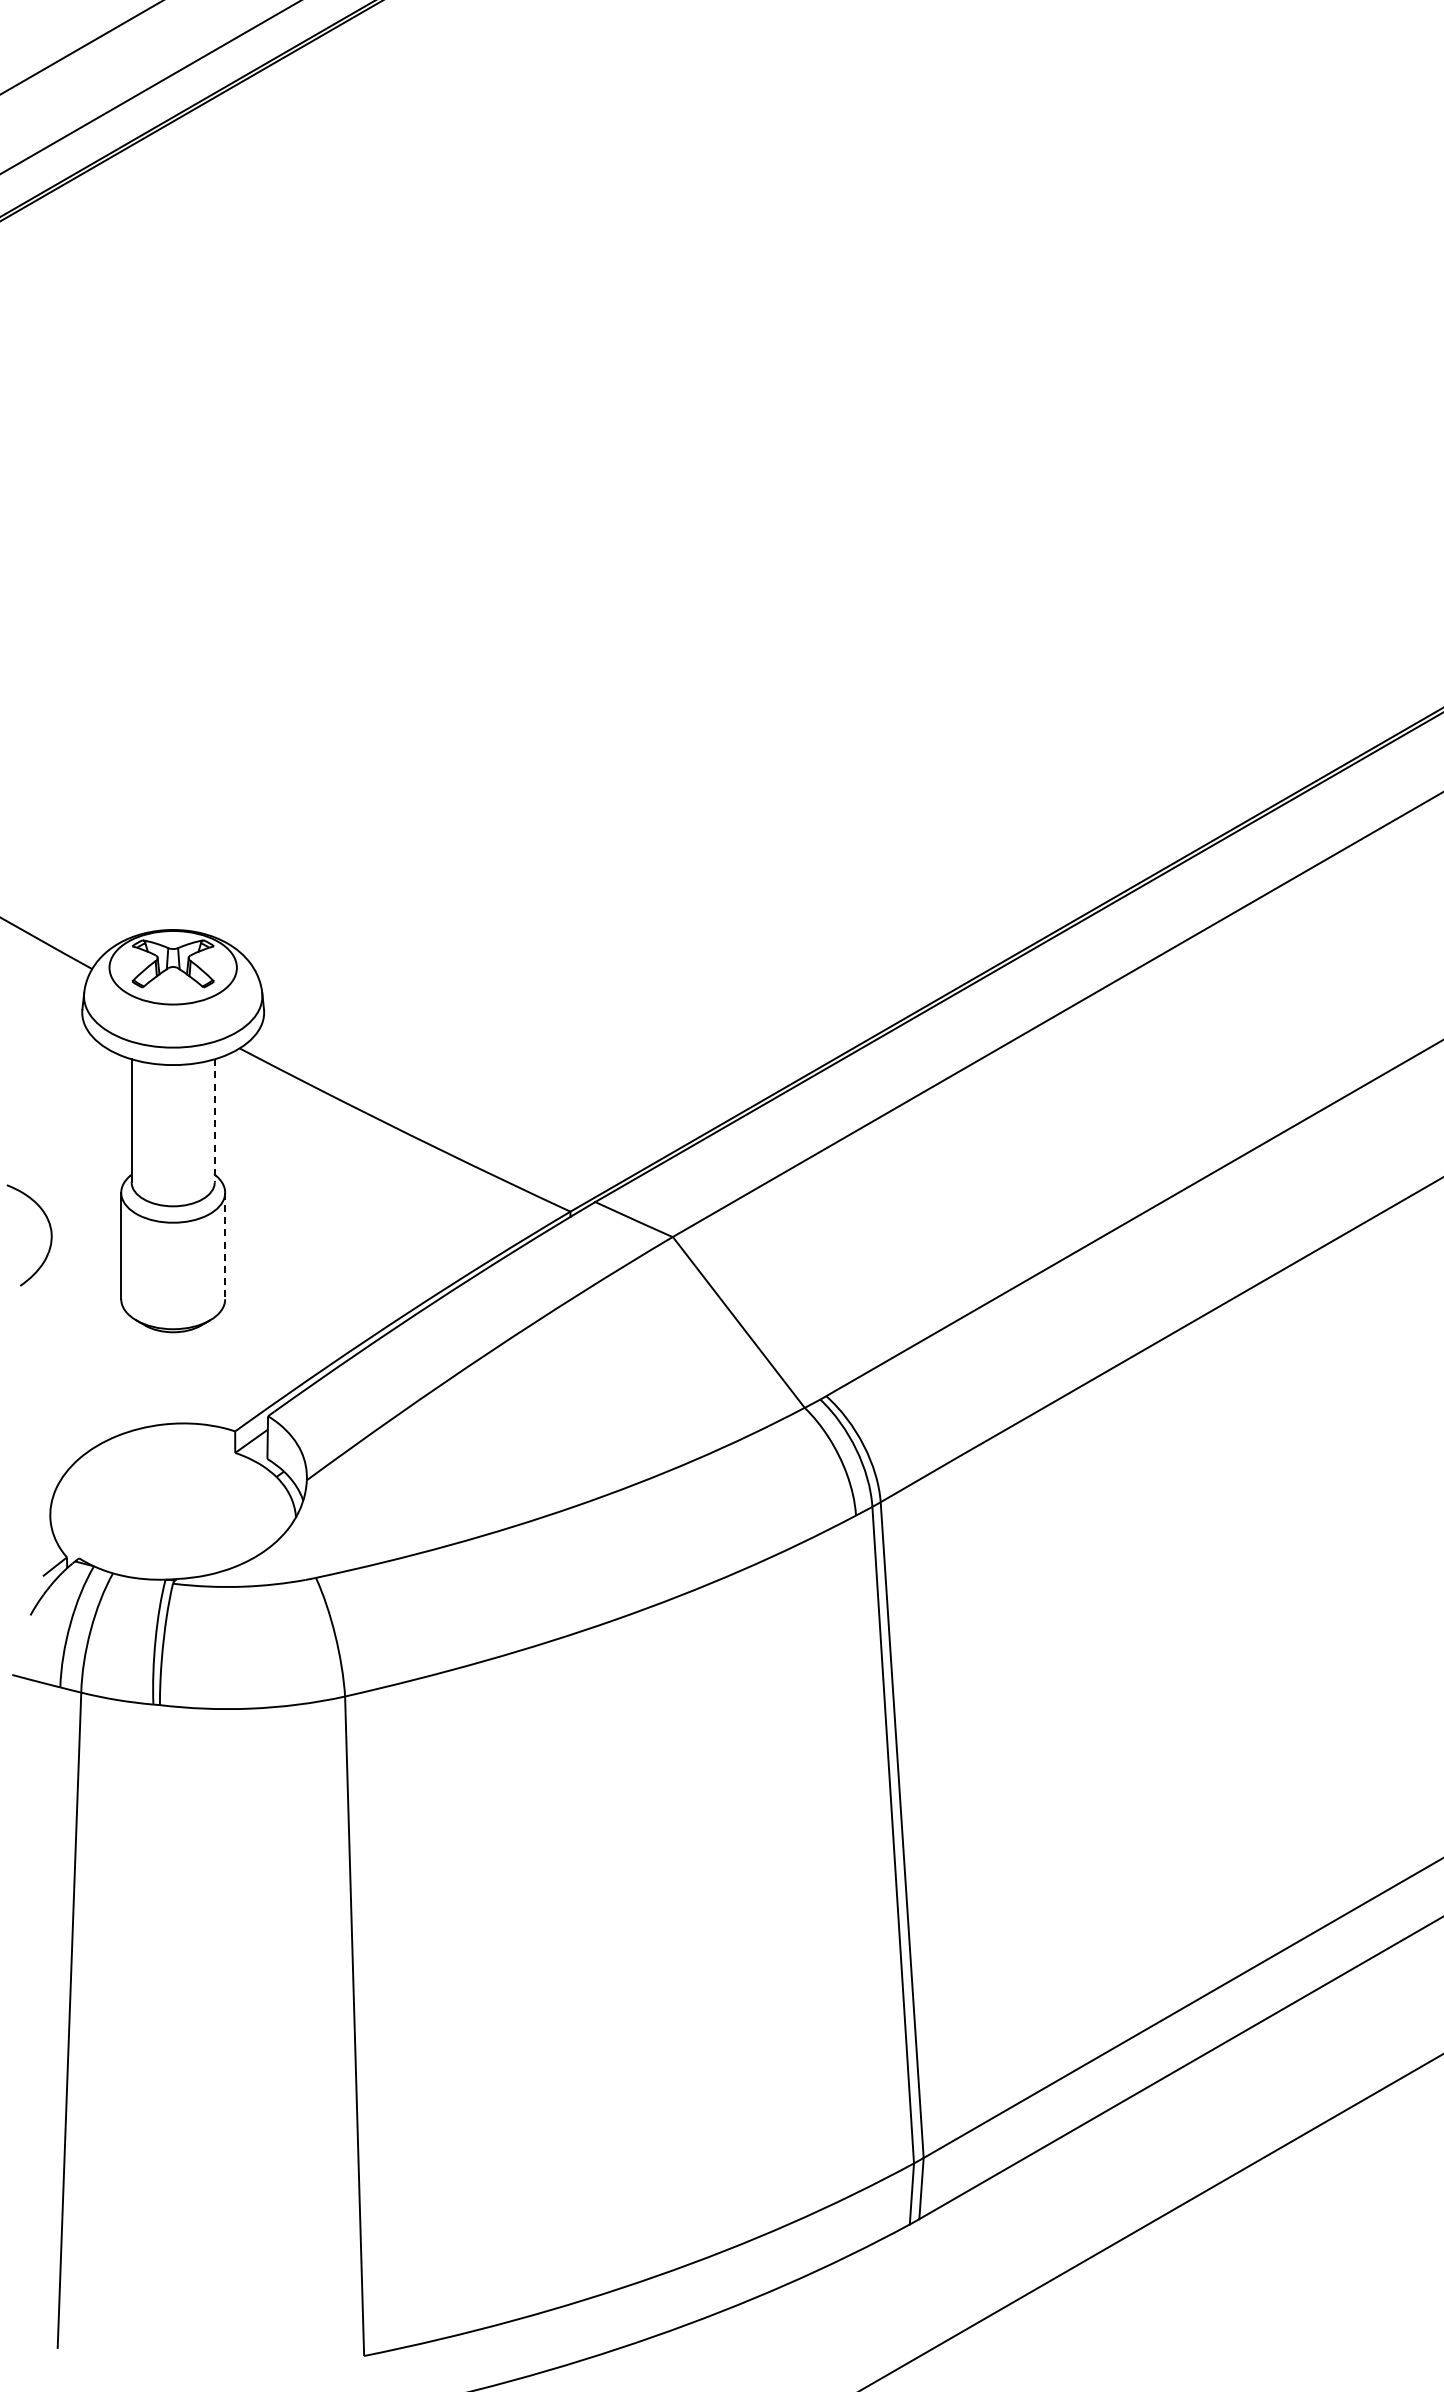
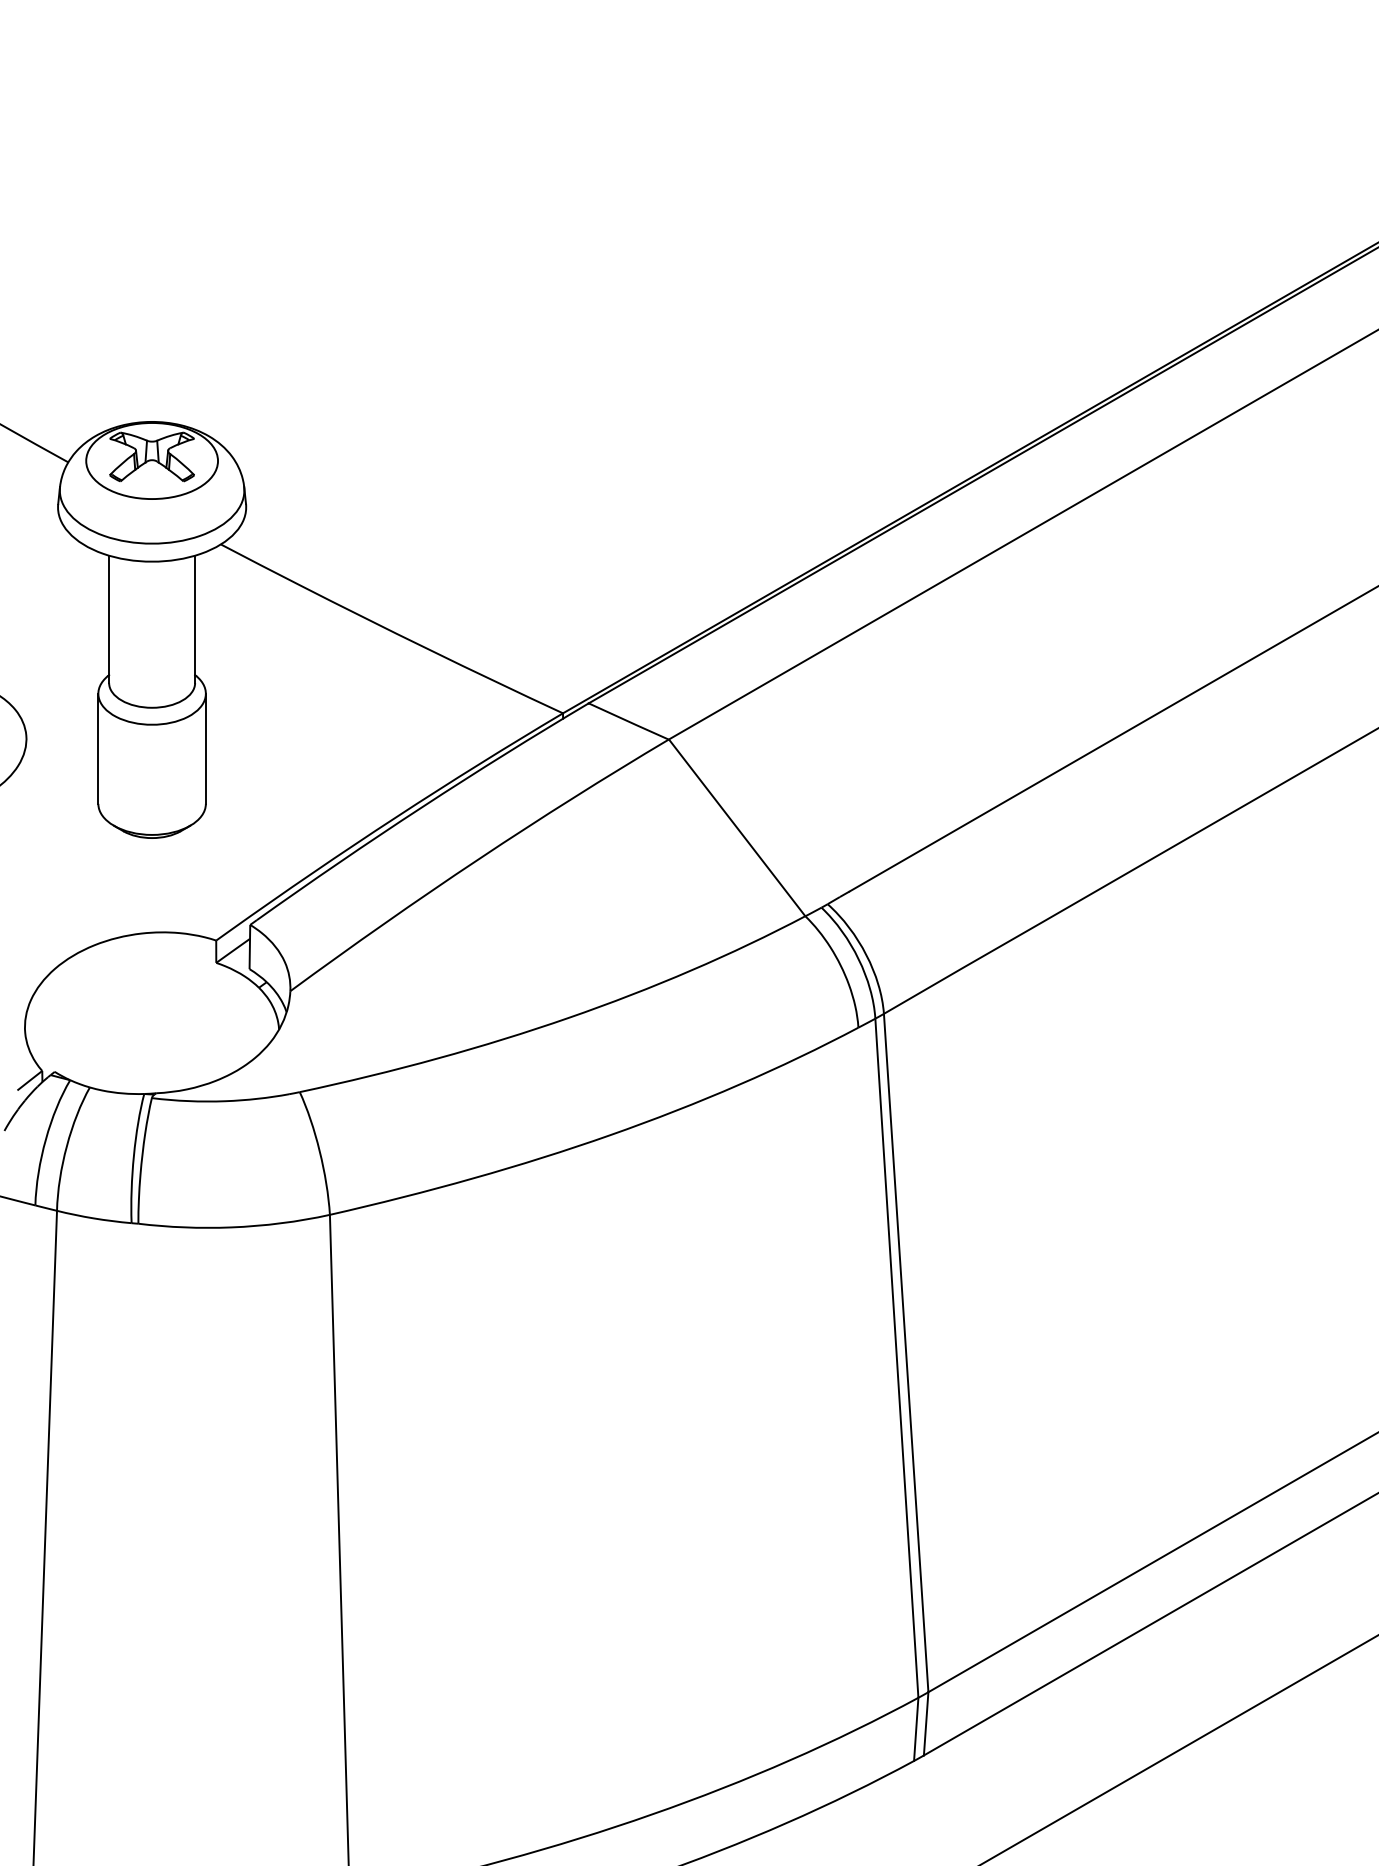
line: (214, 1120) -> (194, 619), dashed -> solid
line: (225, 1246) -> (206, 749), dashed -> solid

